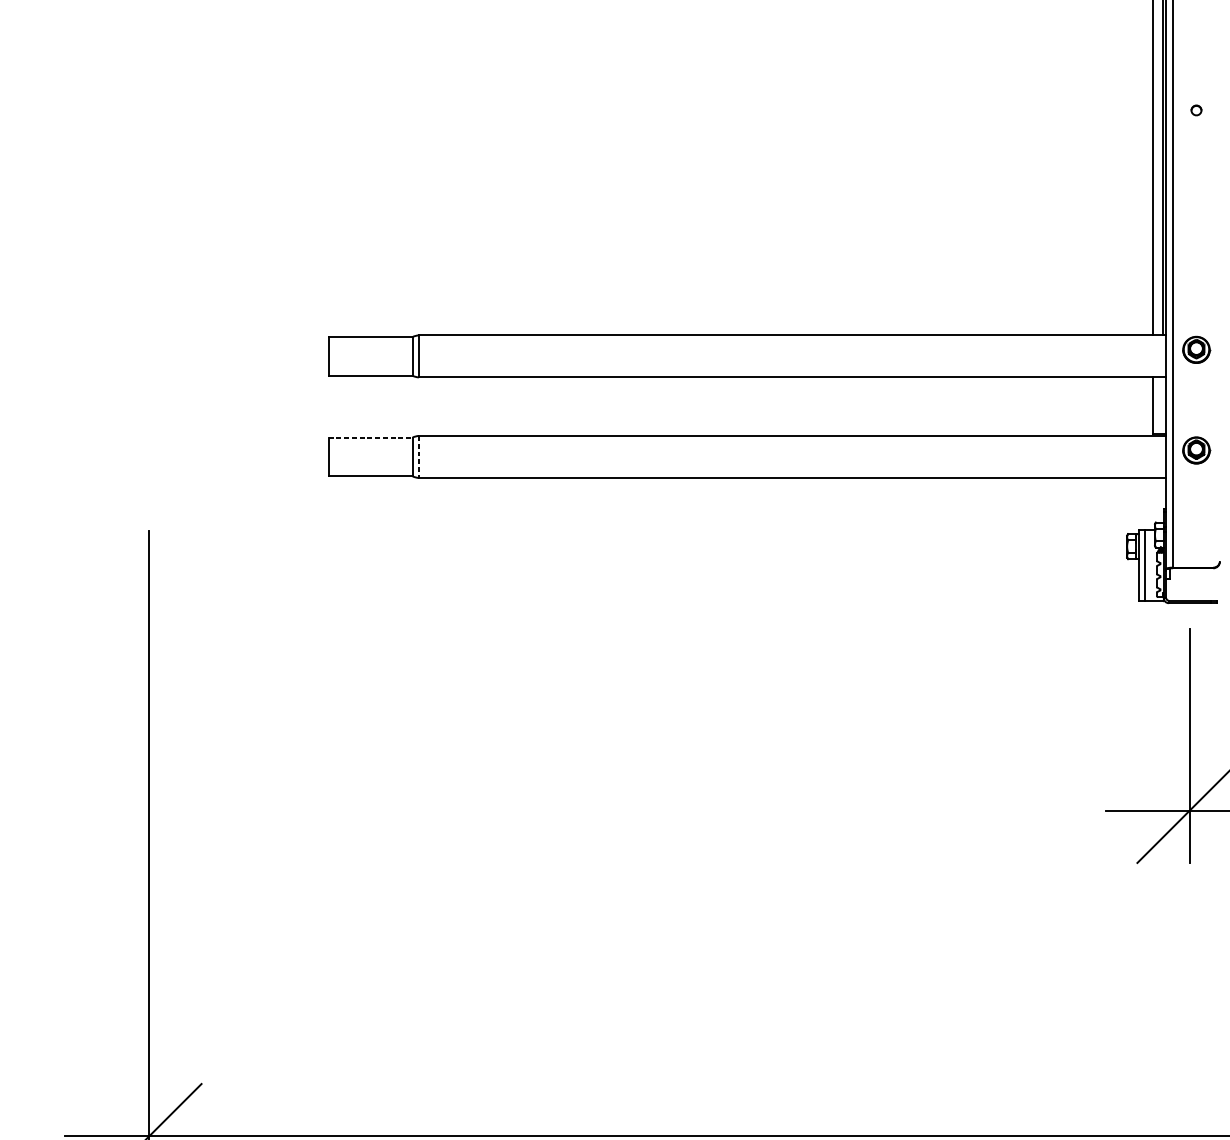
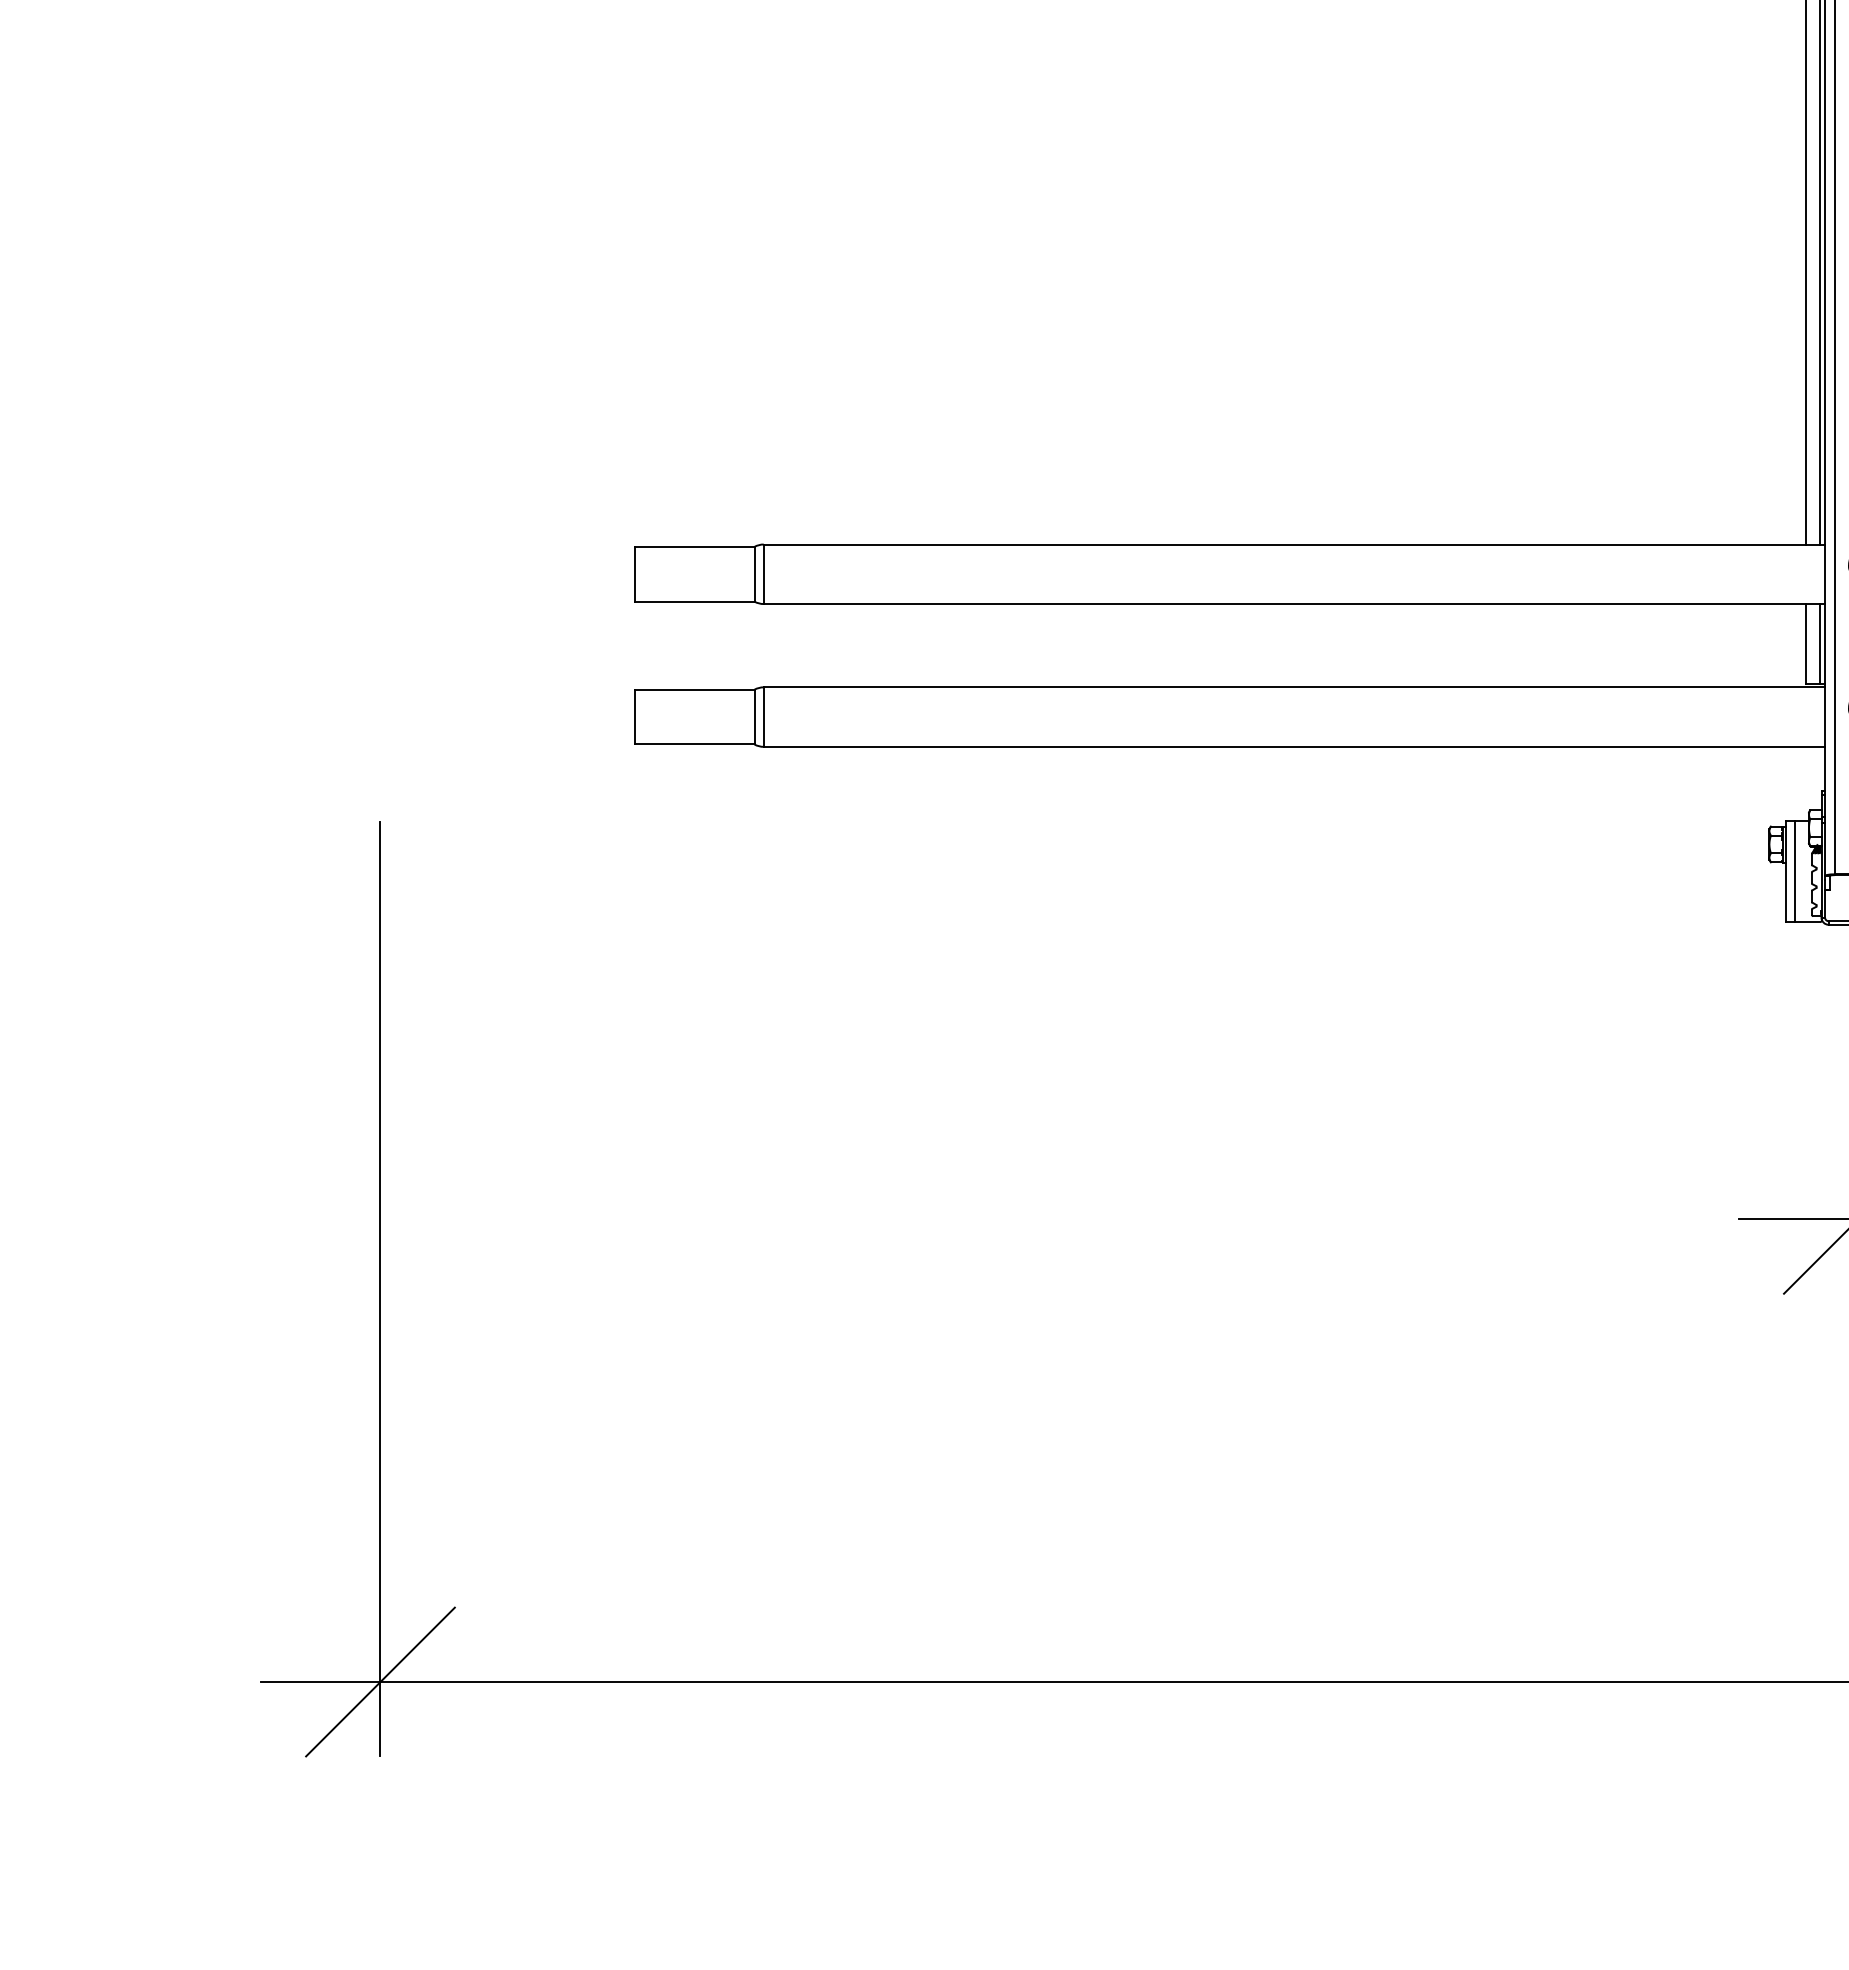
line: (1163, 405) -> (1820, 644), added
line: (370, 437) -> (694, 689), dashed -> solid
line: (418, 457) -> (763, 717), dashed -> solid

